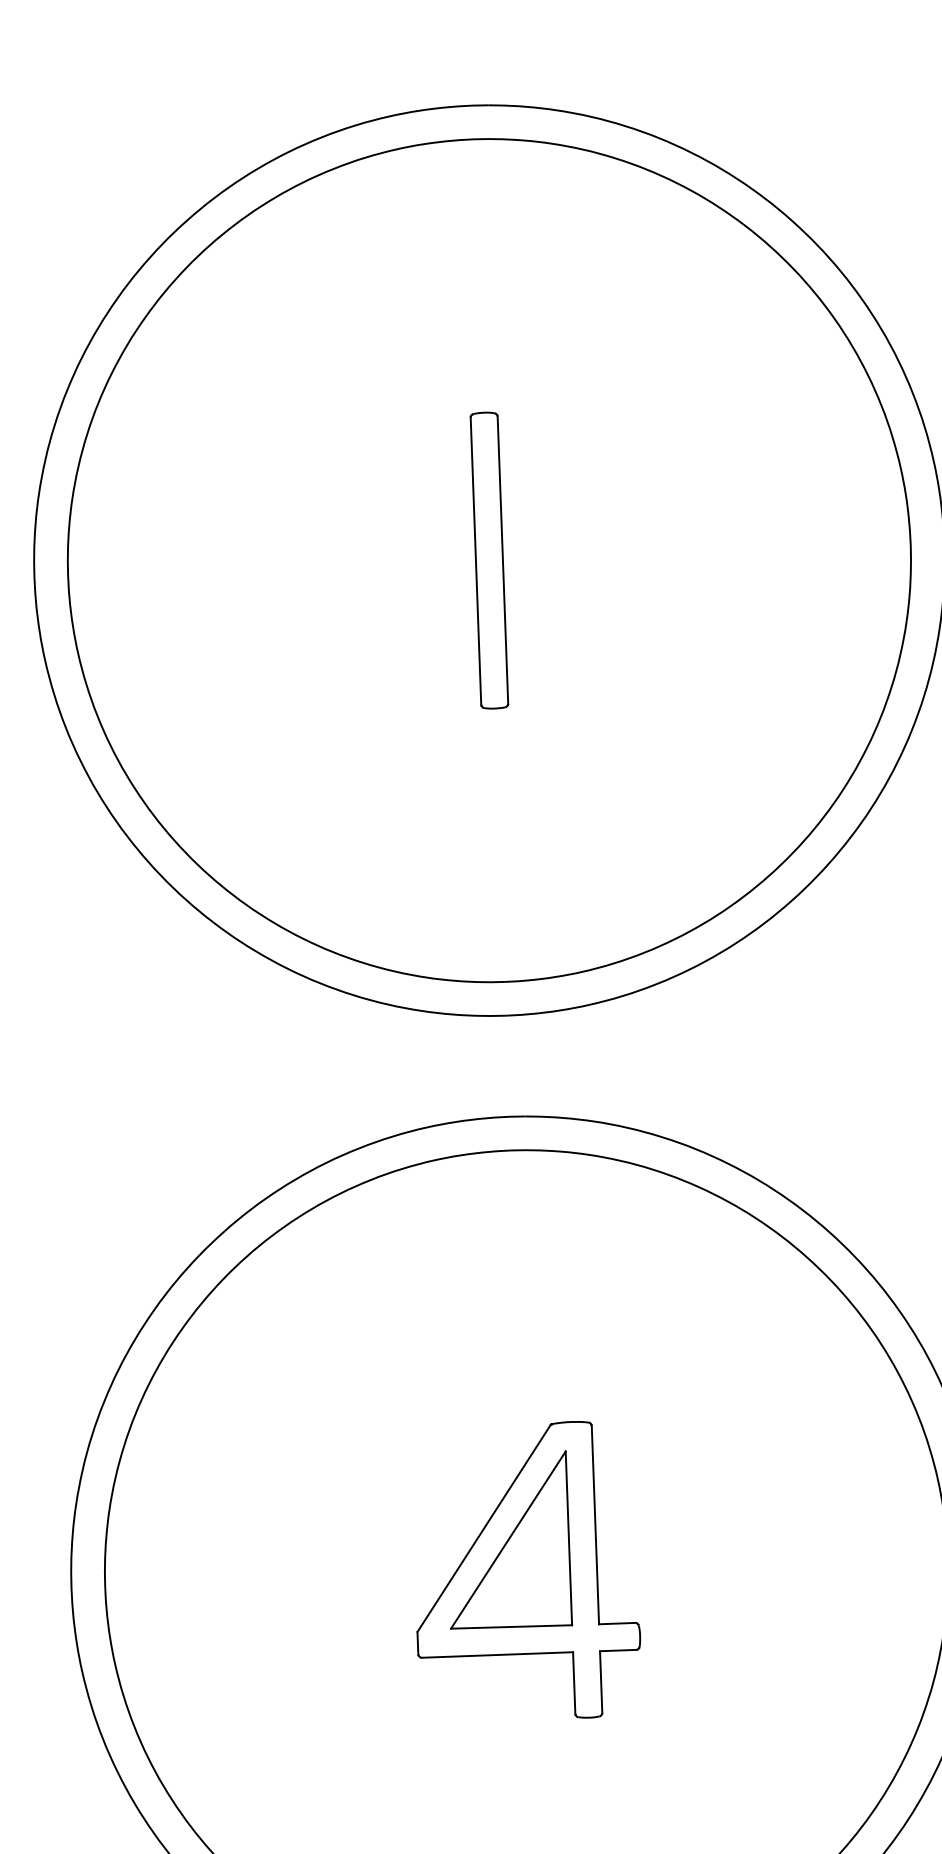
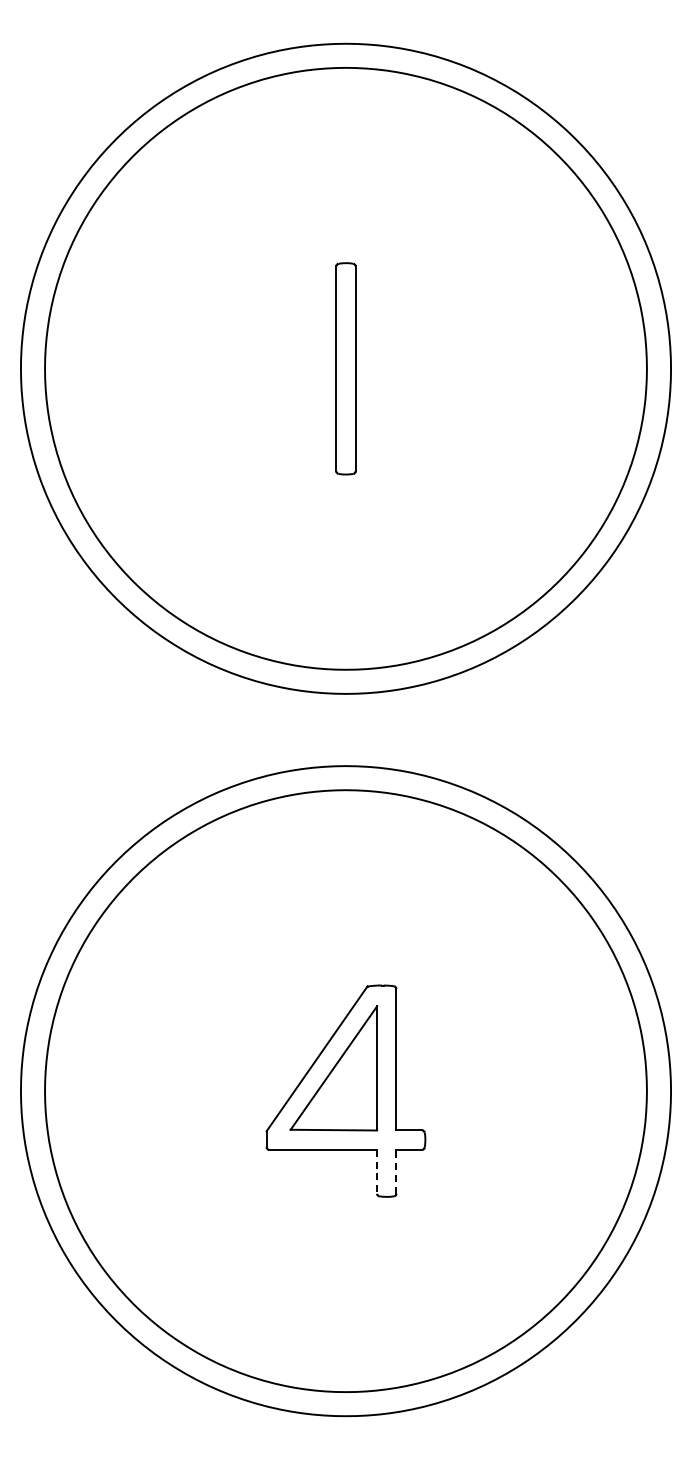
line: (601, 1681) -> (396, 1171), solid -> dashed
line: (574, 1684) -> (377, 1172), solid -> dashed

